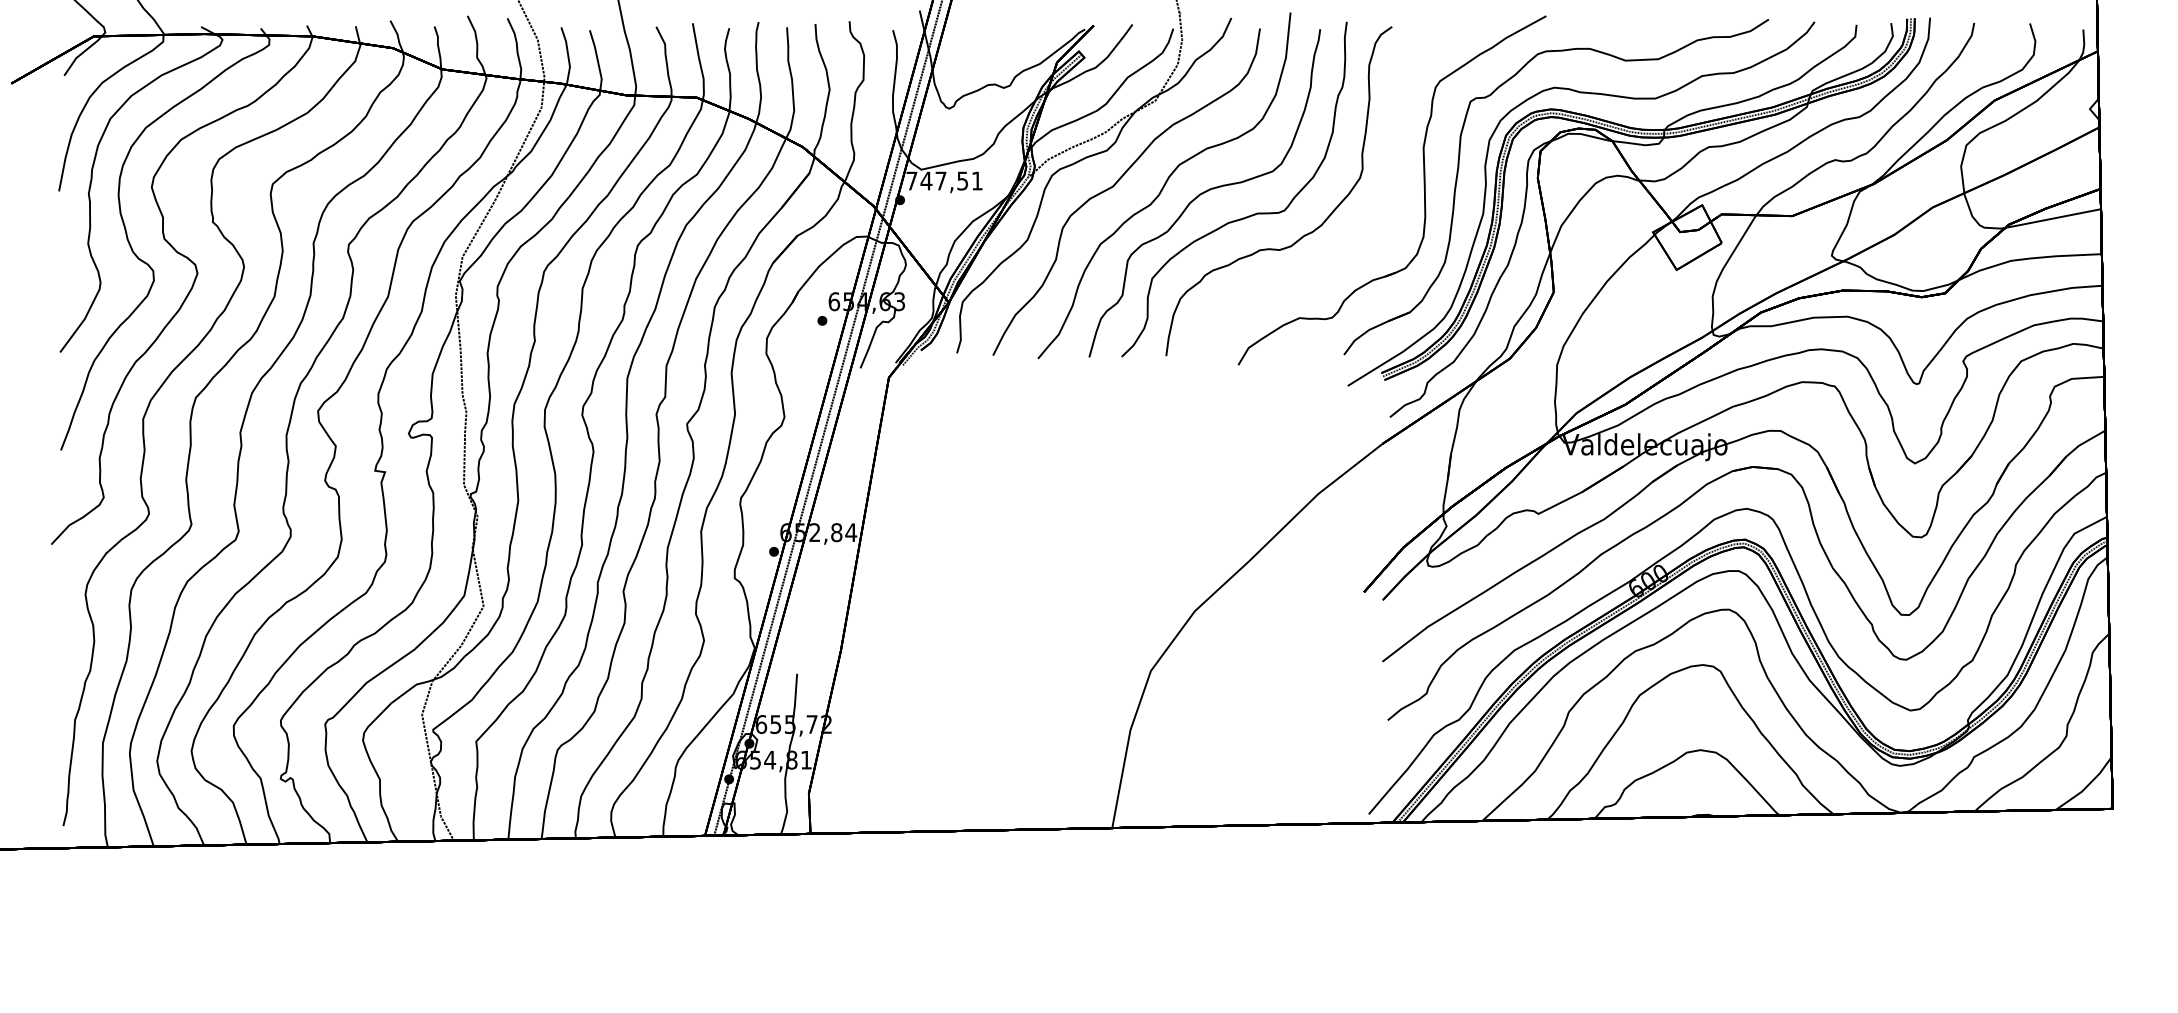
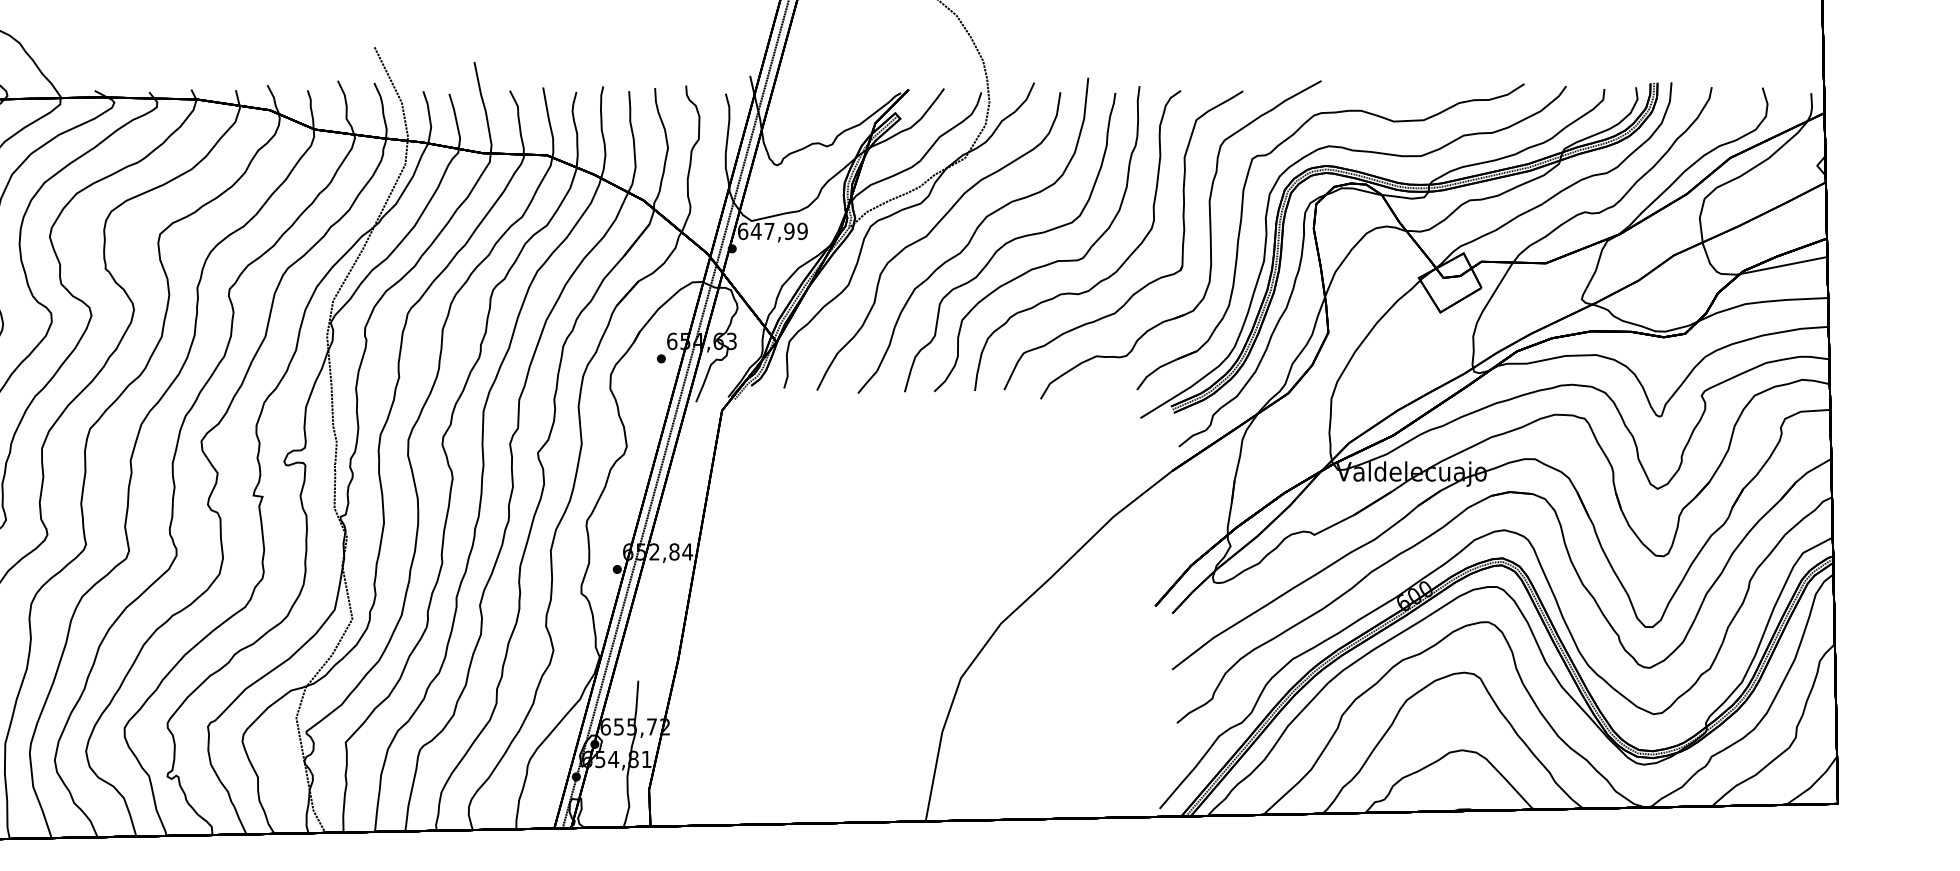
text: (944, 180) -> (772, 230), 747,51 -> 647,99
part: (1356, 237) -> (1148, 282), added

